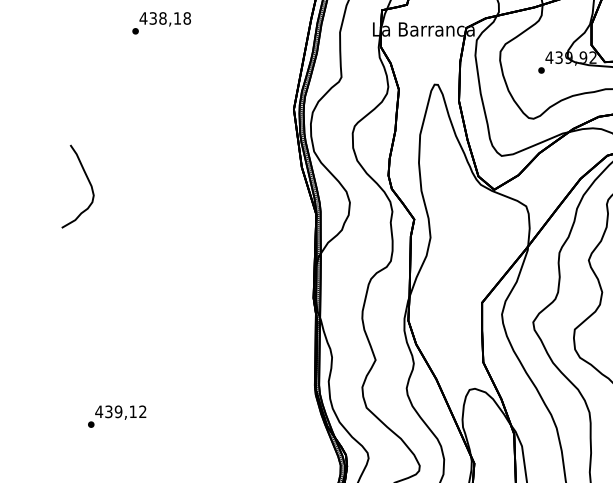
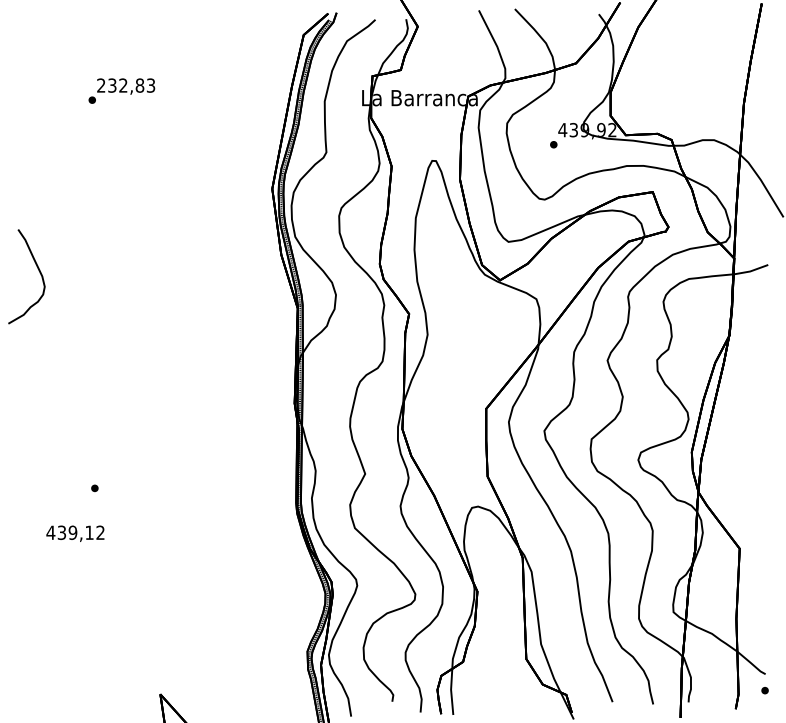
text: (164, 18) -> (125, 85), 438,18 -> 232,83
part: (90, 424) -> (94, 488), moved

